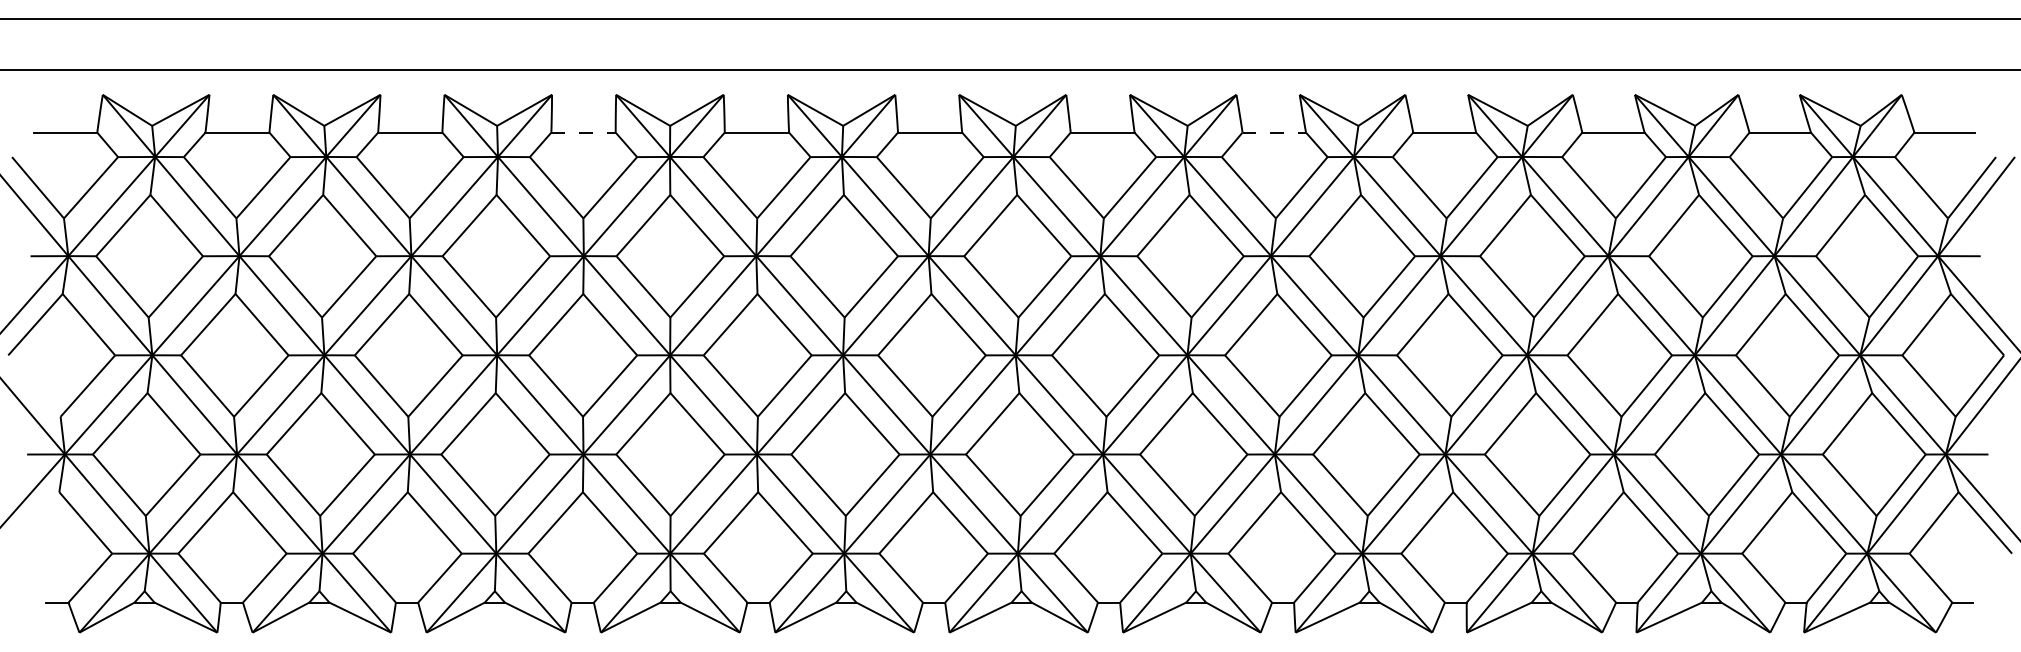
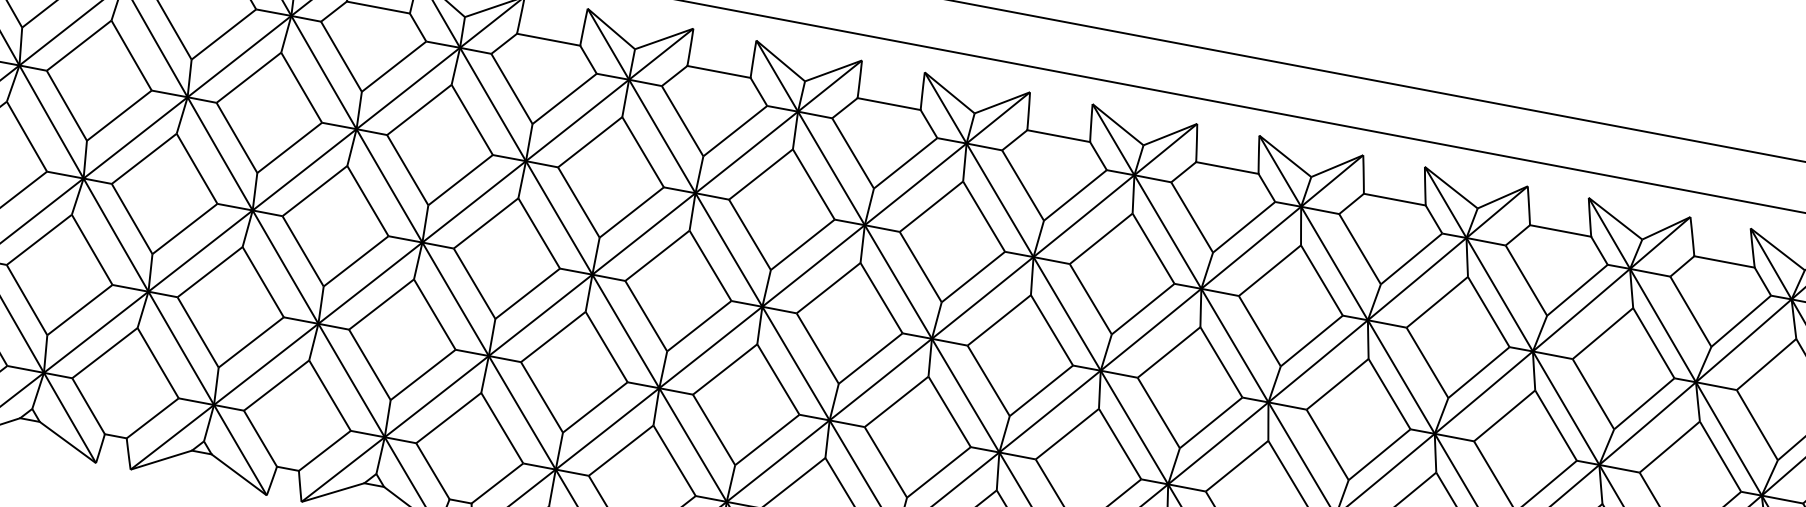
line: (584, 132) -> (549, 39), dashed -> solid
line: (1274, 132) -> (1227, 167), dashed -> solid

